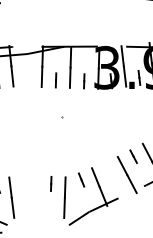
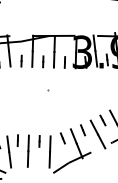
line: (27, 79) -> (21, 61), added
line: (107, 168) -> (82, 129), added
line: (22, 182) -> (17, 140), added
line: (36, 196) -> (28, 151), added

